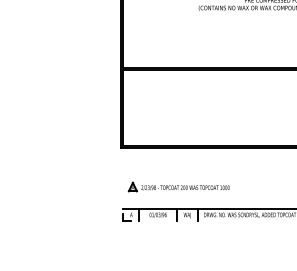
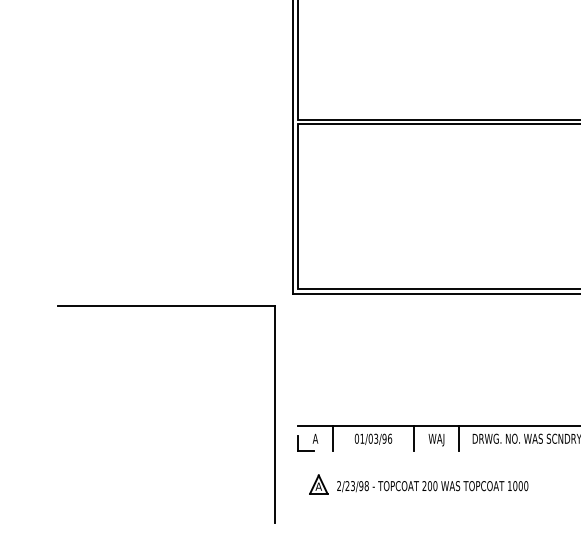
part: (62, 154) -> (166, 307), added
part: (178, 186) -> (417, 483), moved

